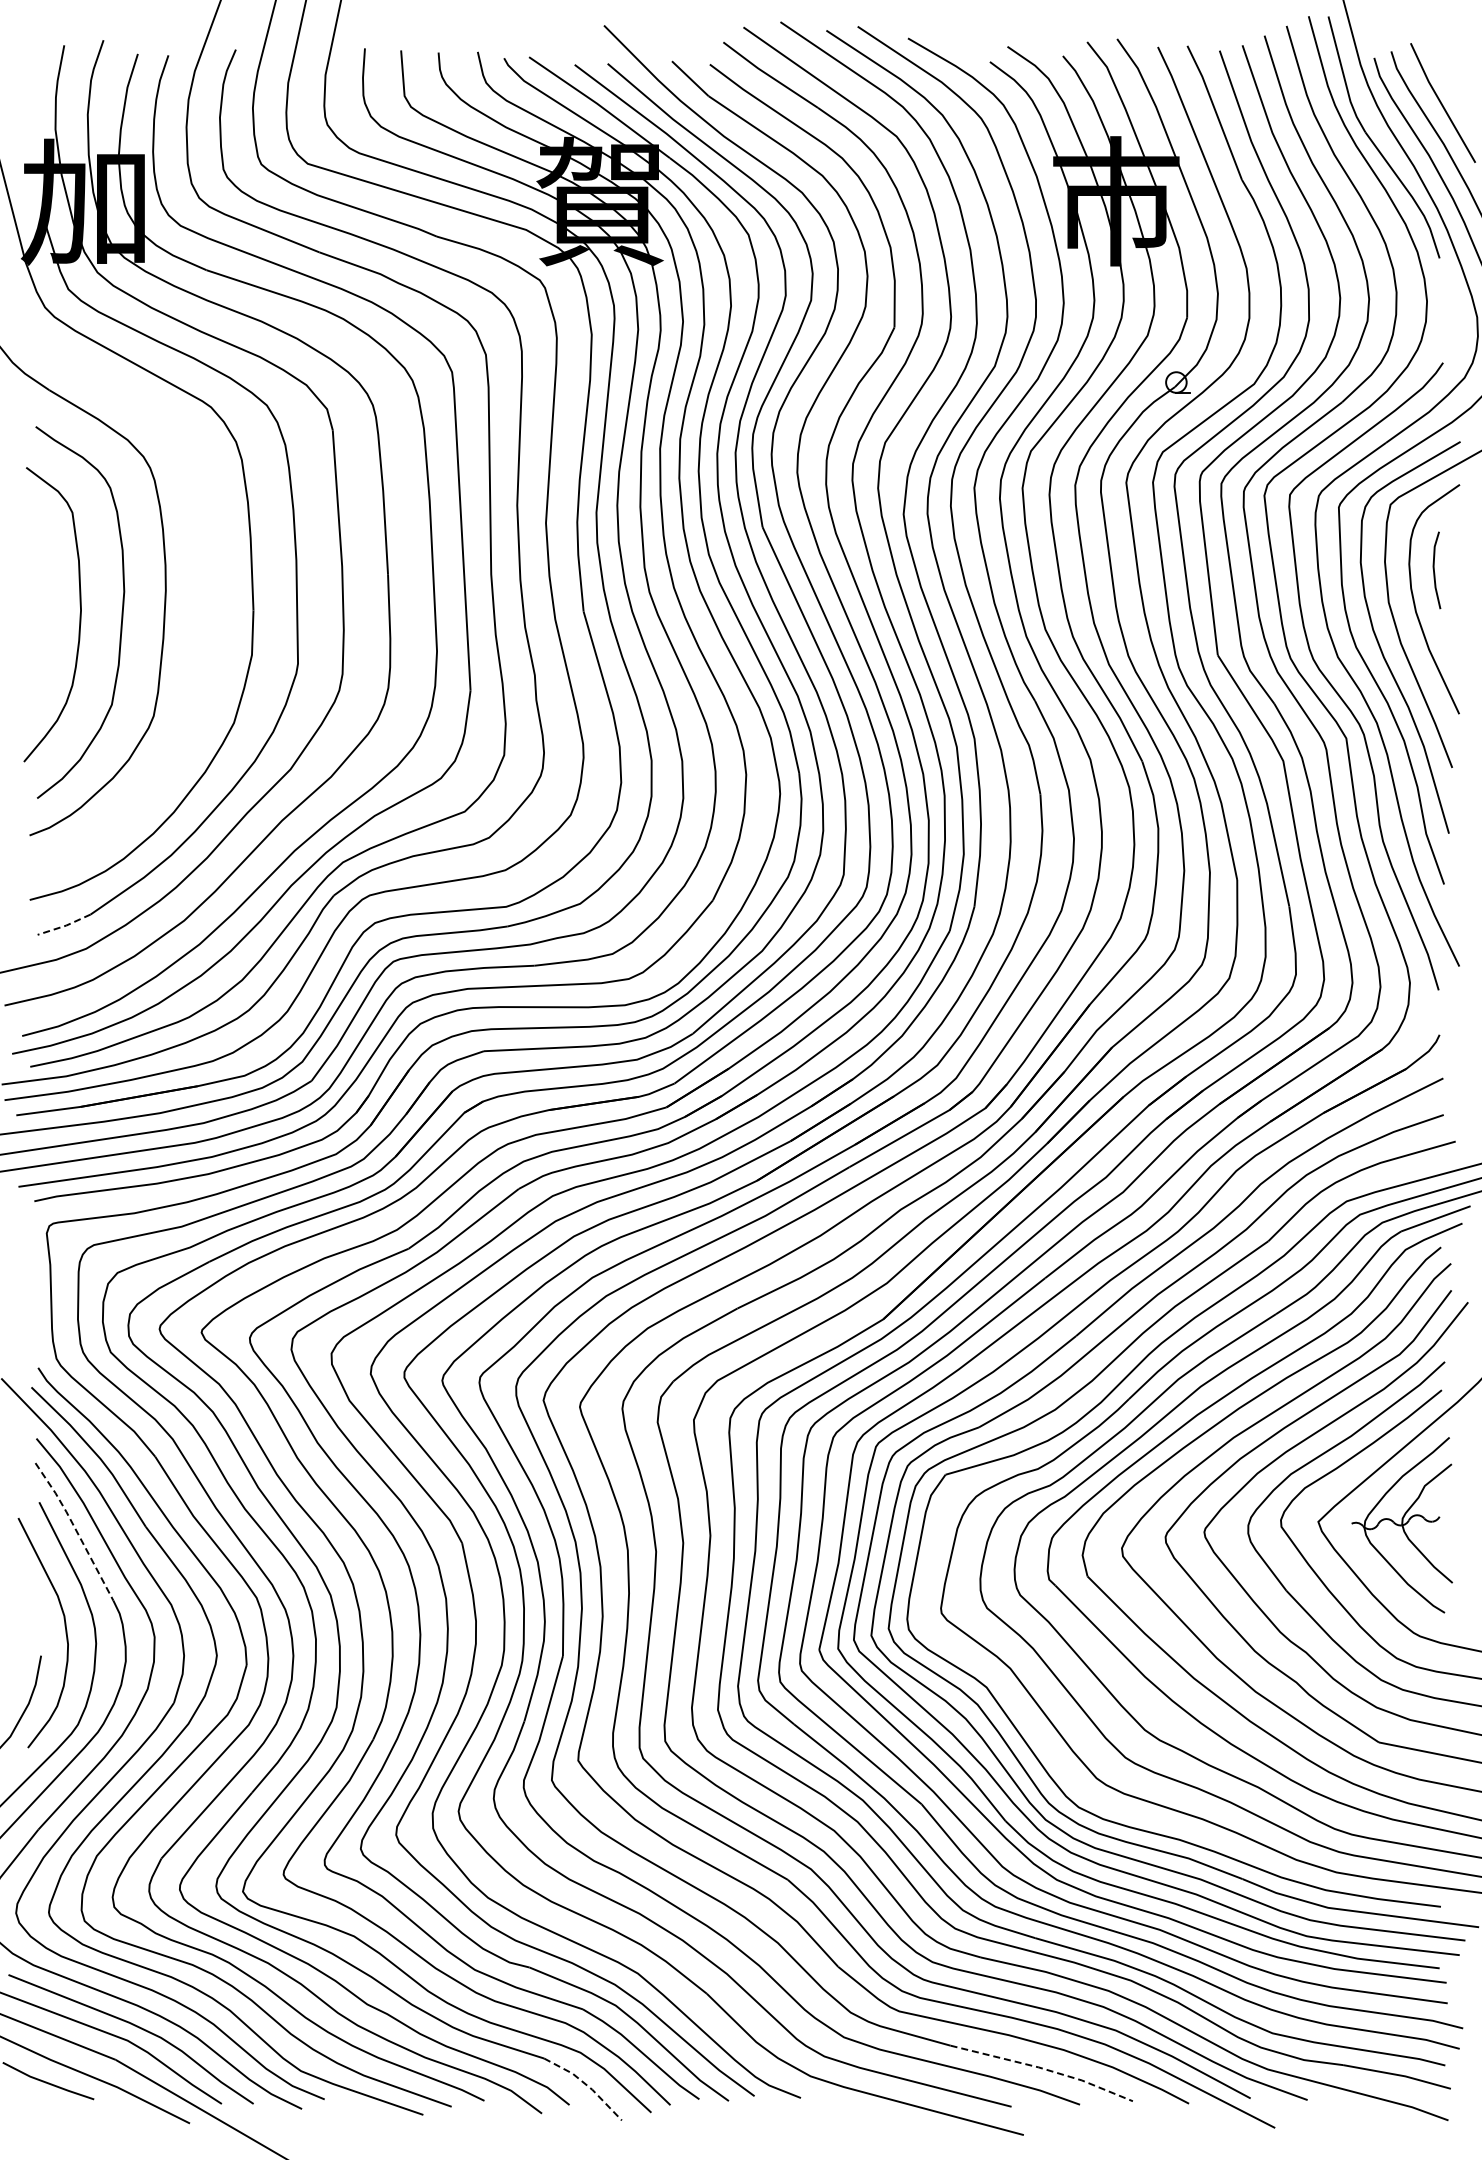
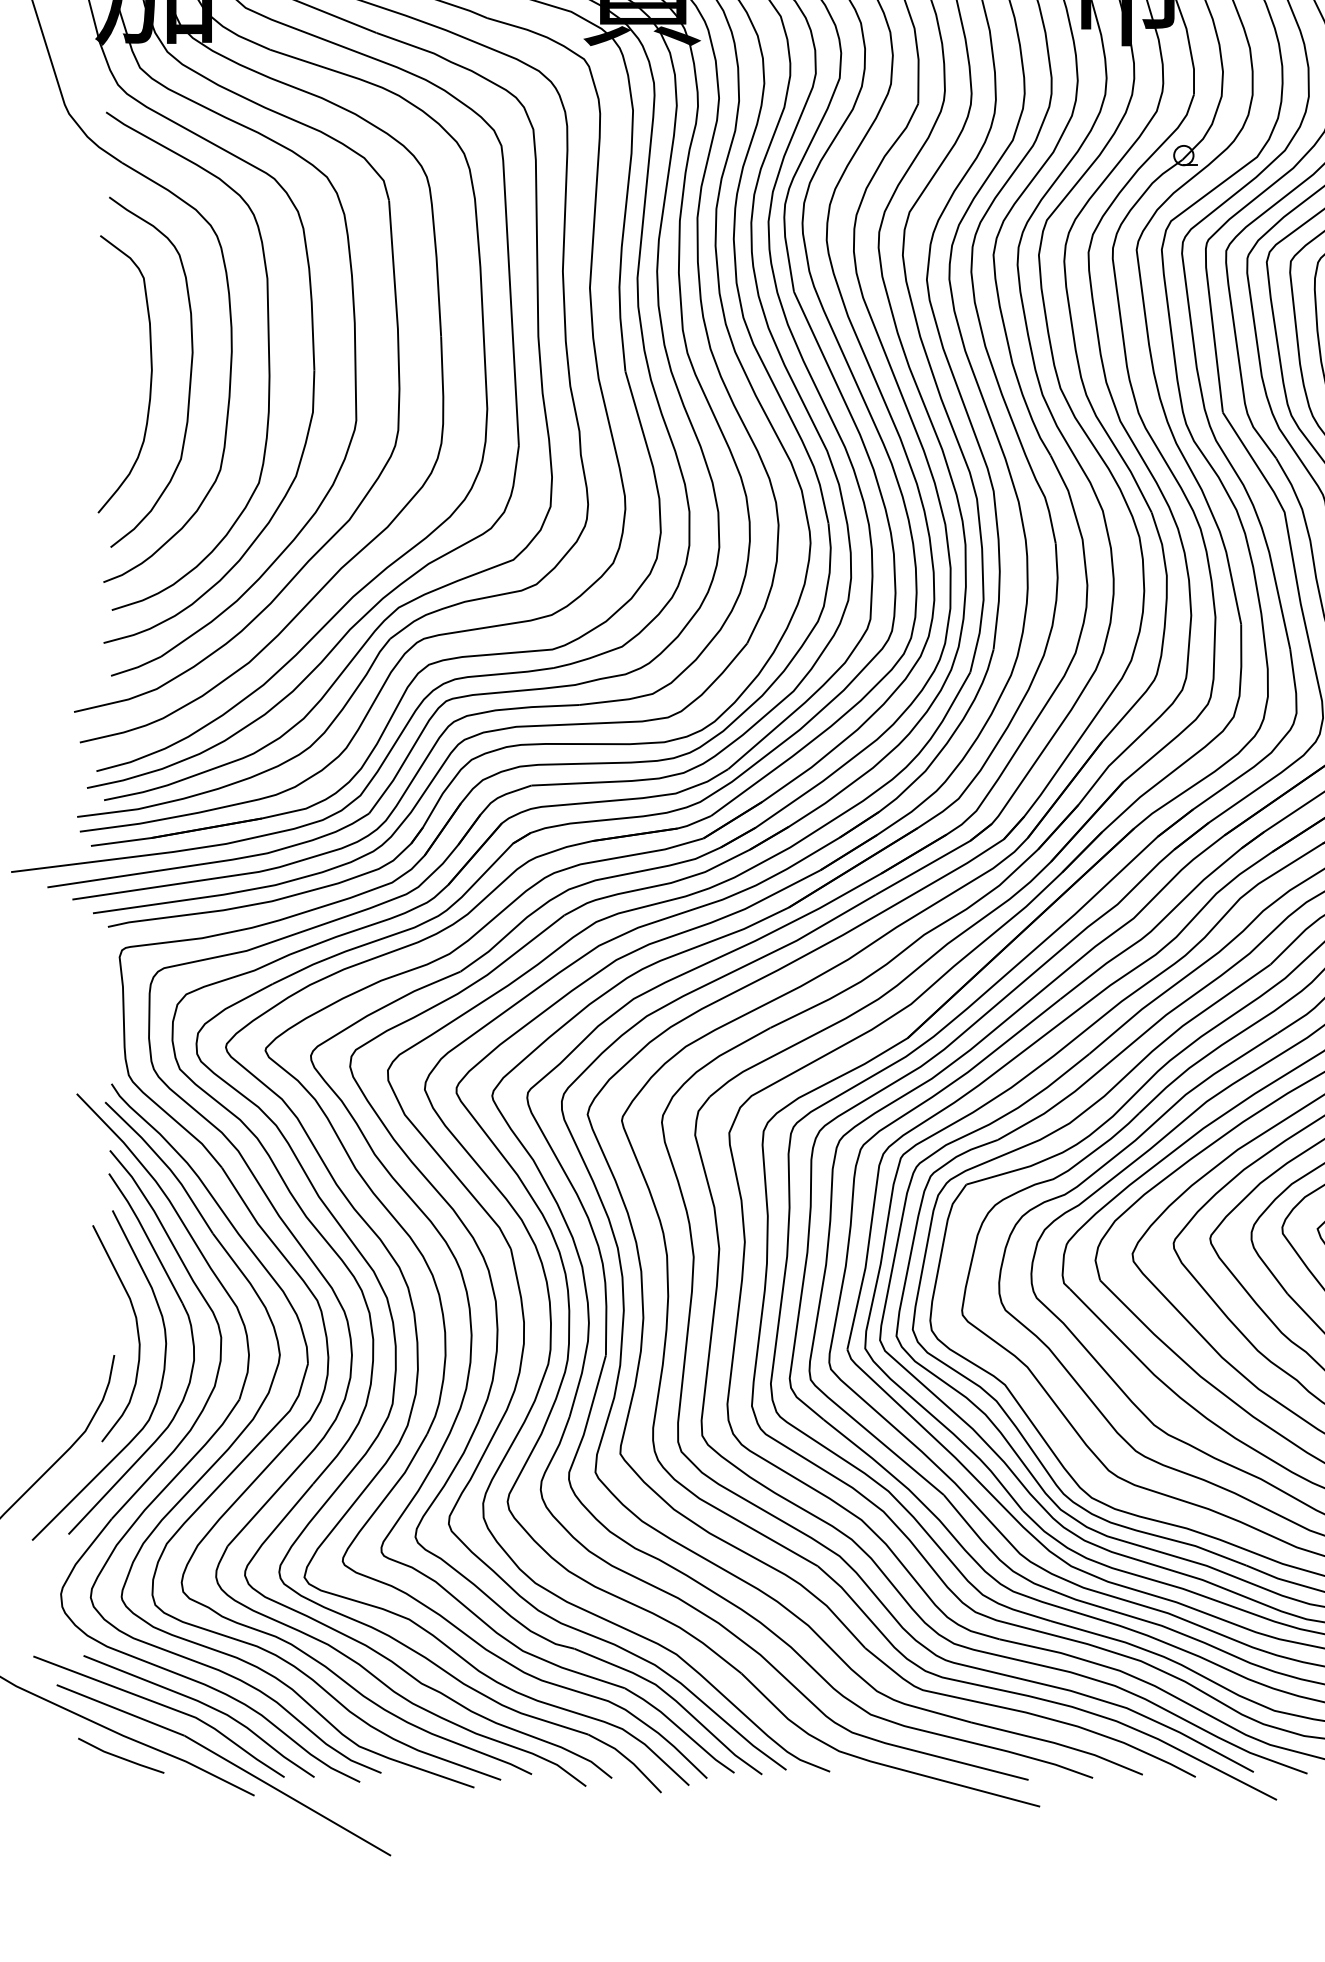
curve: (204, 600) -> (268, 360), added
line: (64, 926) -> (136, 668), dashed -> solid
line: (75, 1529) -> (146, 1236), dashed -> solid
line: (1044, 2069) -> (1059, 1744), dashed -> solid
line: (586, 2084) -> (628, 1759), dashed -> solid

